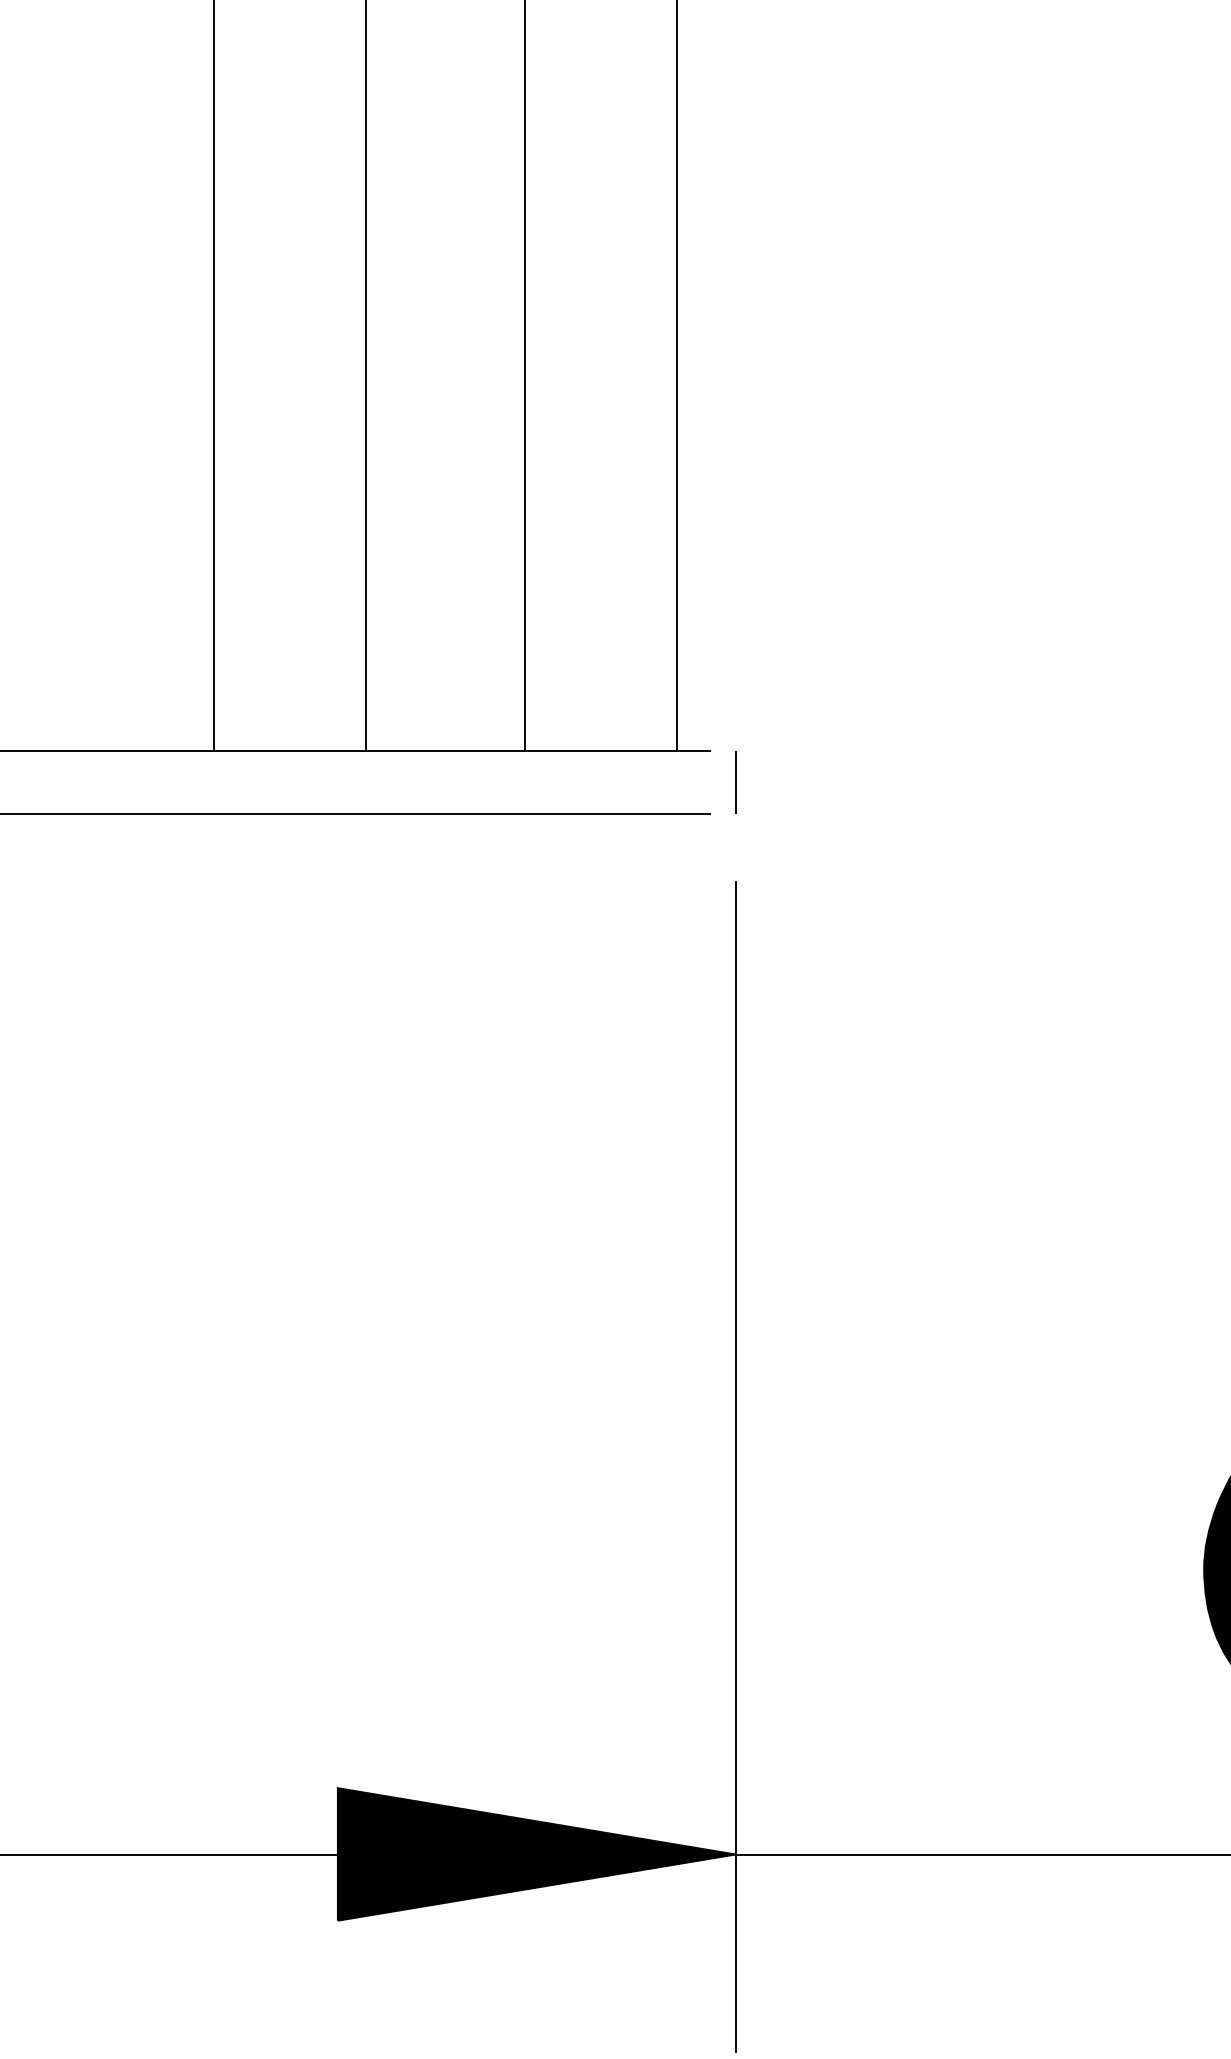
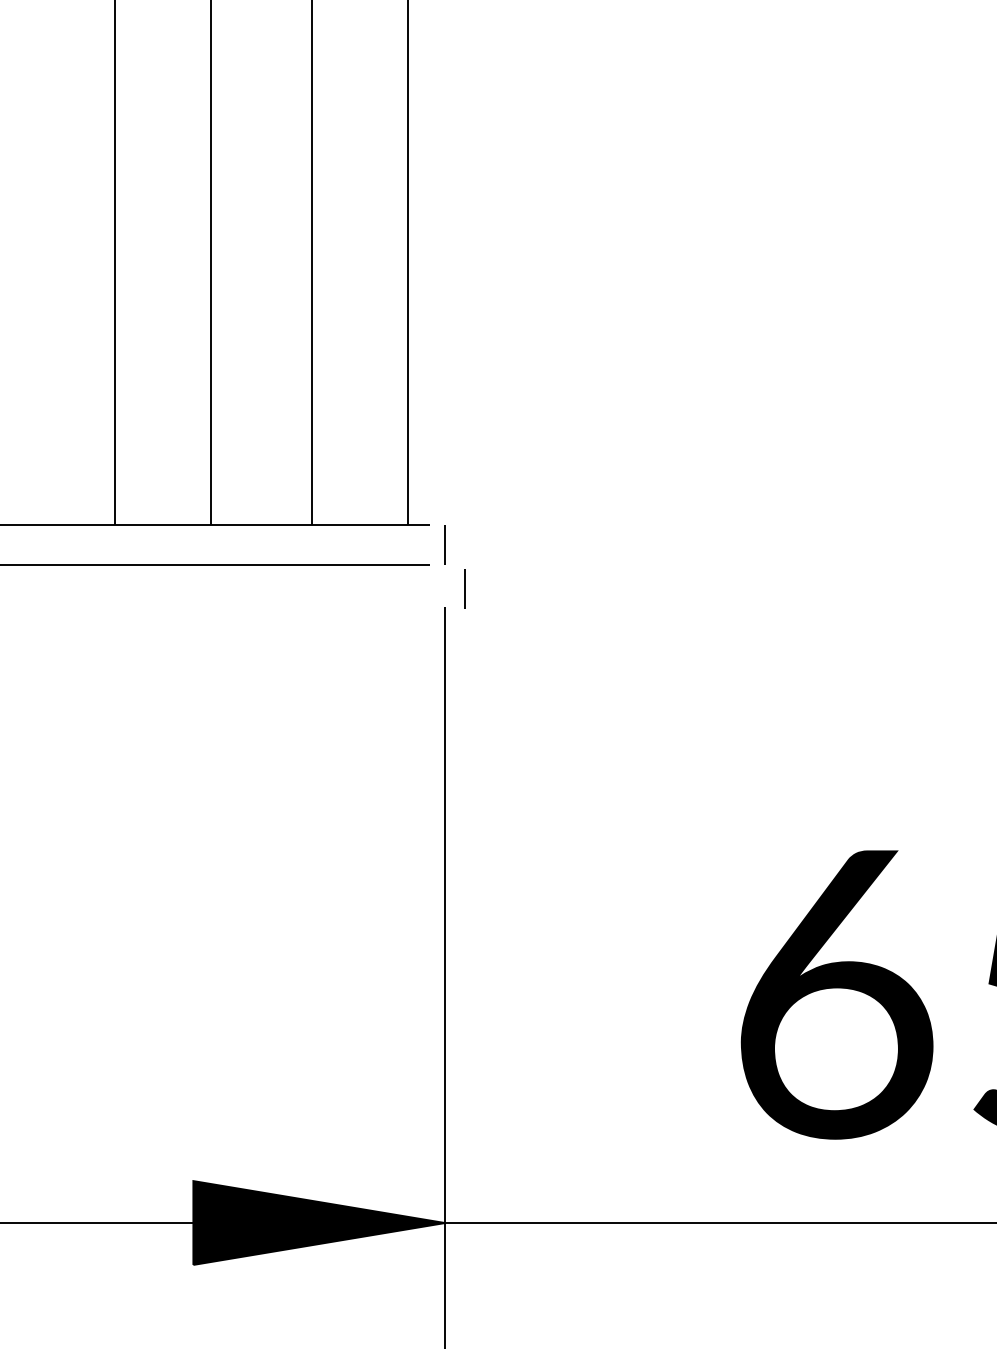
line: (766, 851) -> (464, 588), added

